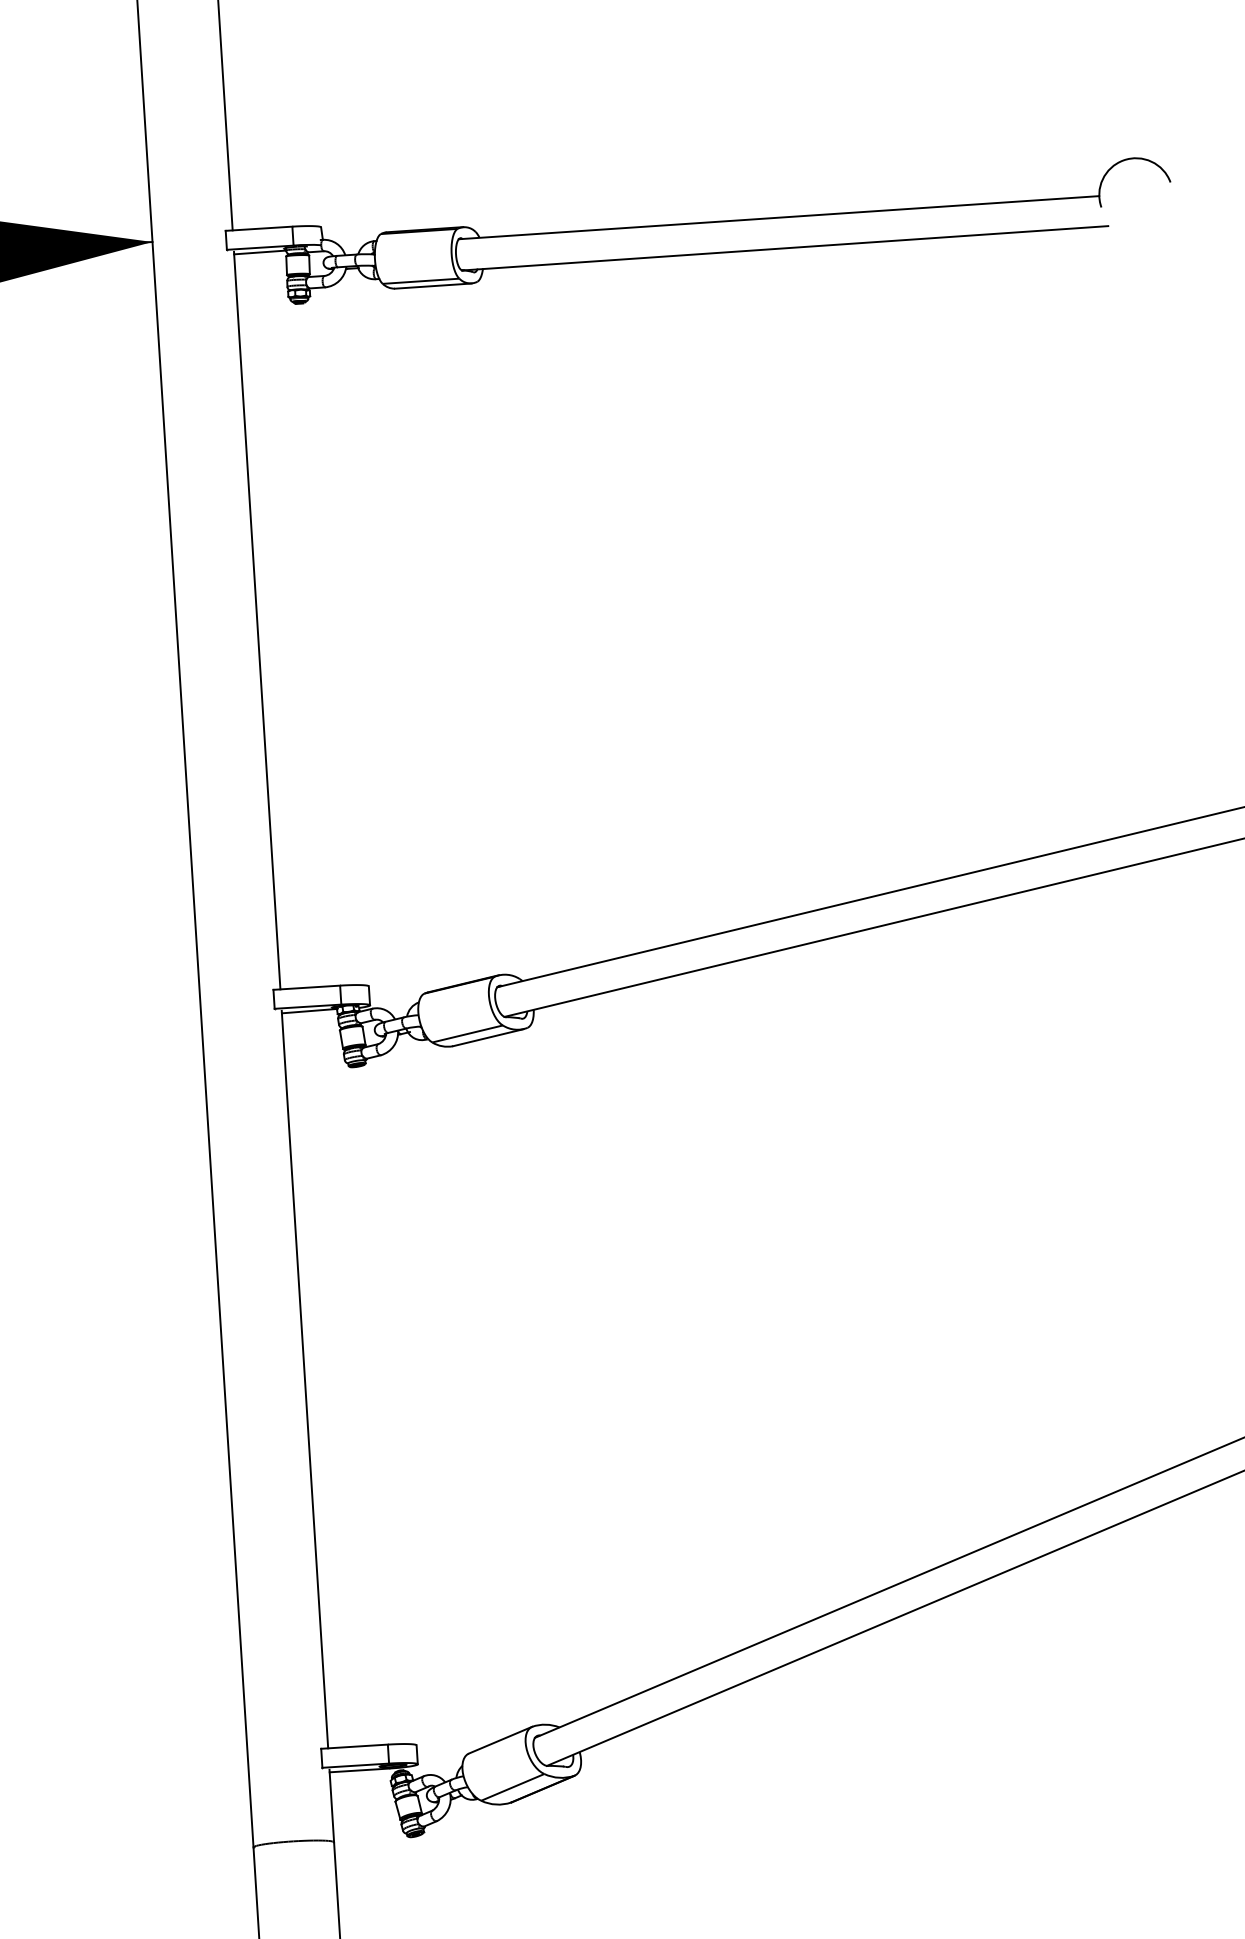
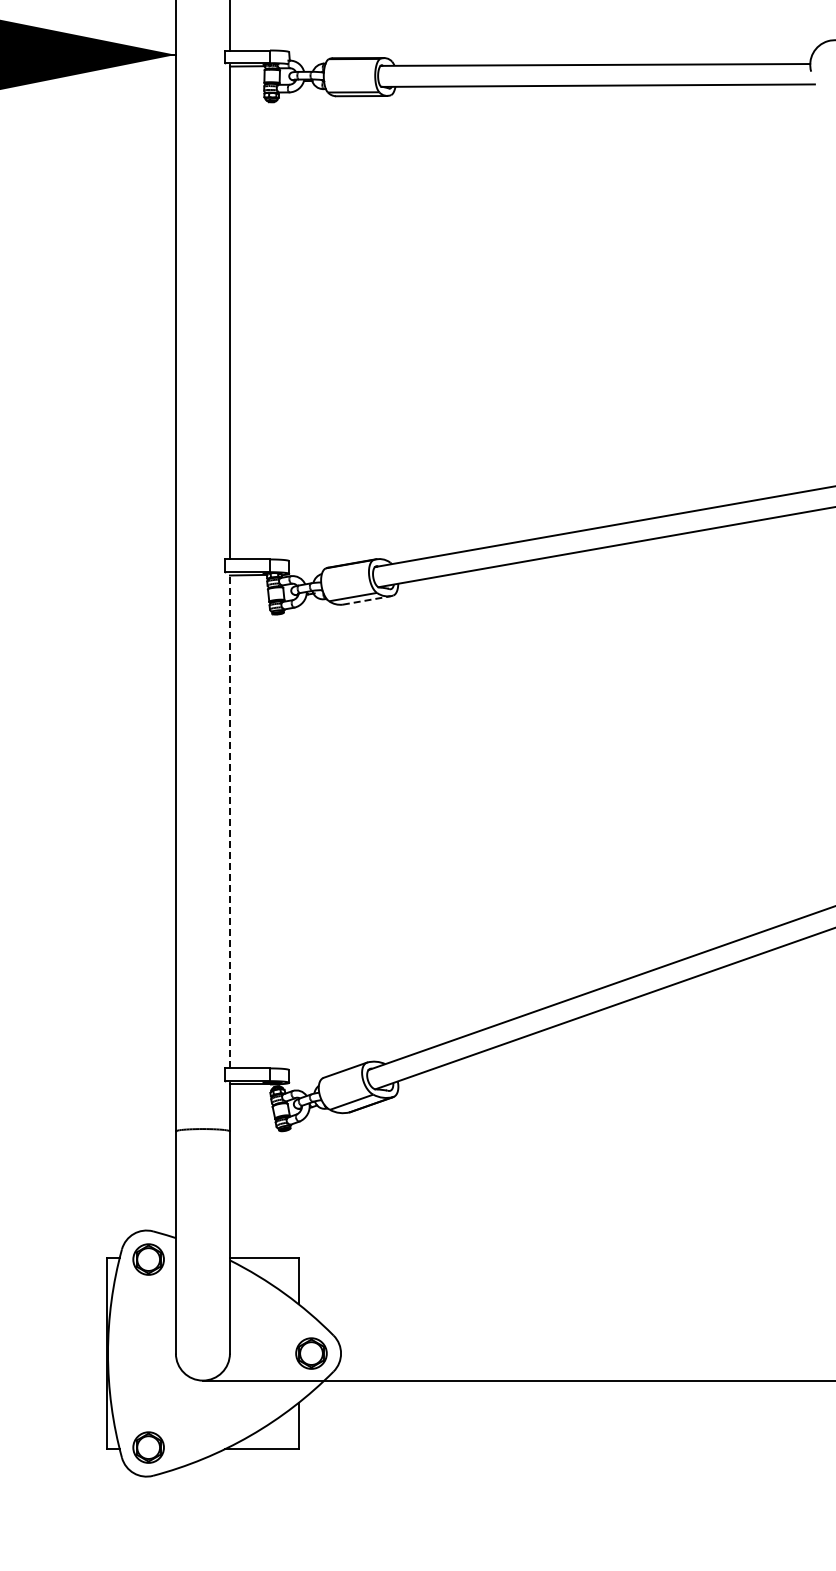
line: (489, 1037) -> (367, 600), solid -> dashed
line: (304, 1378) -> (229, 820), solid -> dashed

